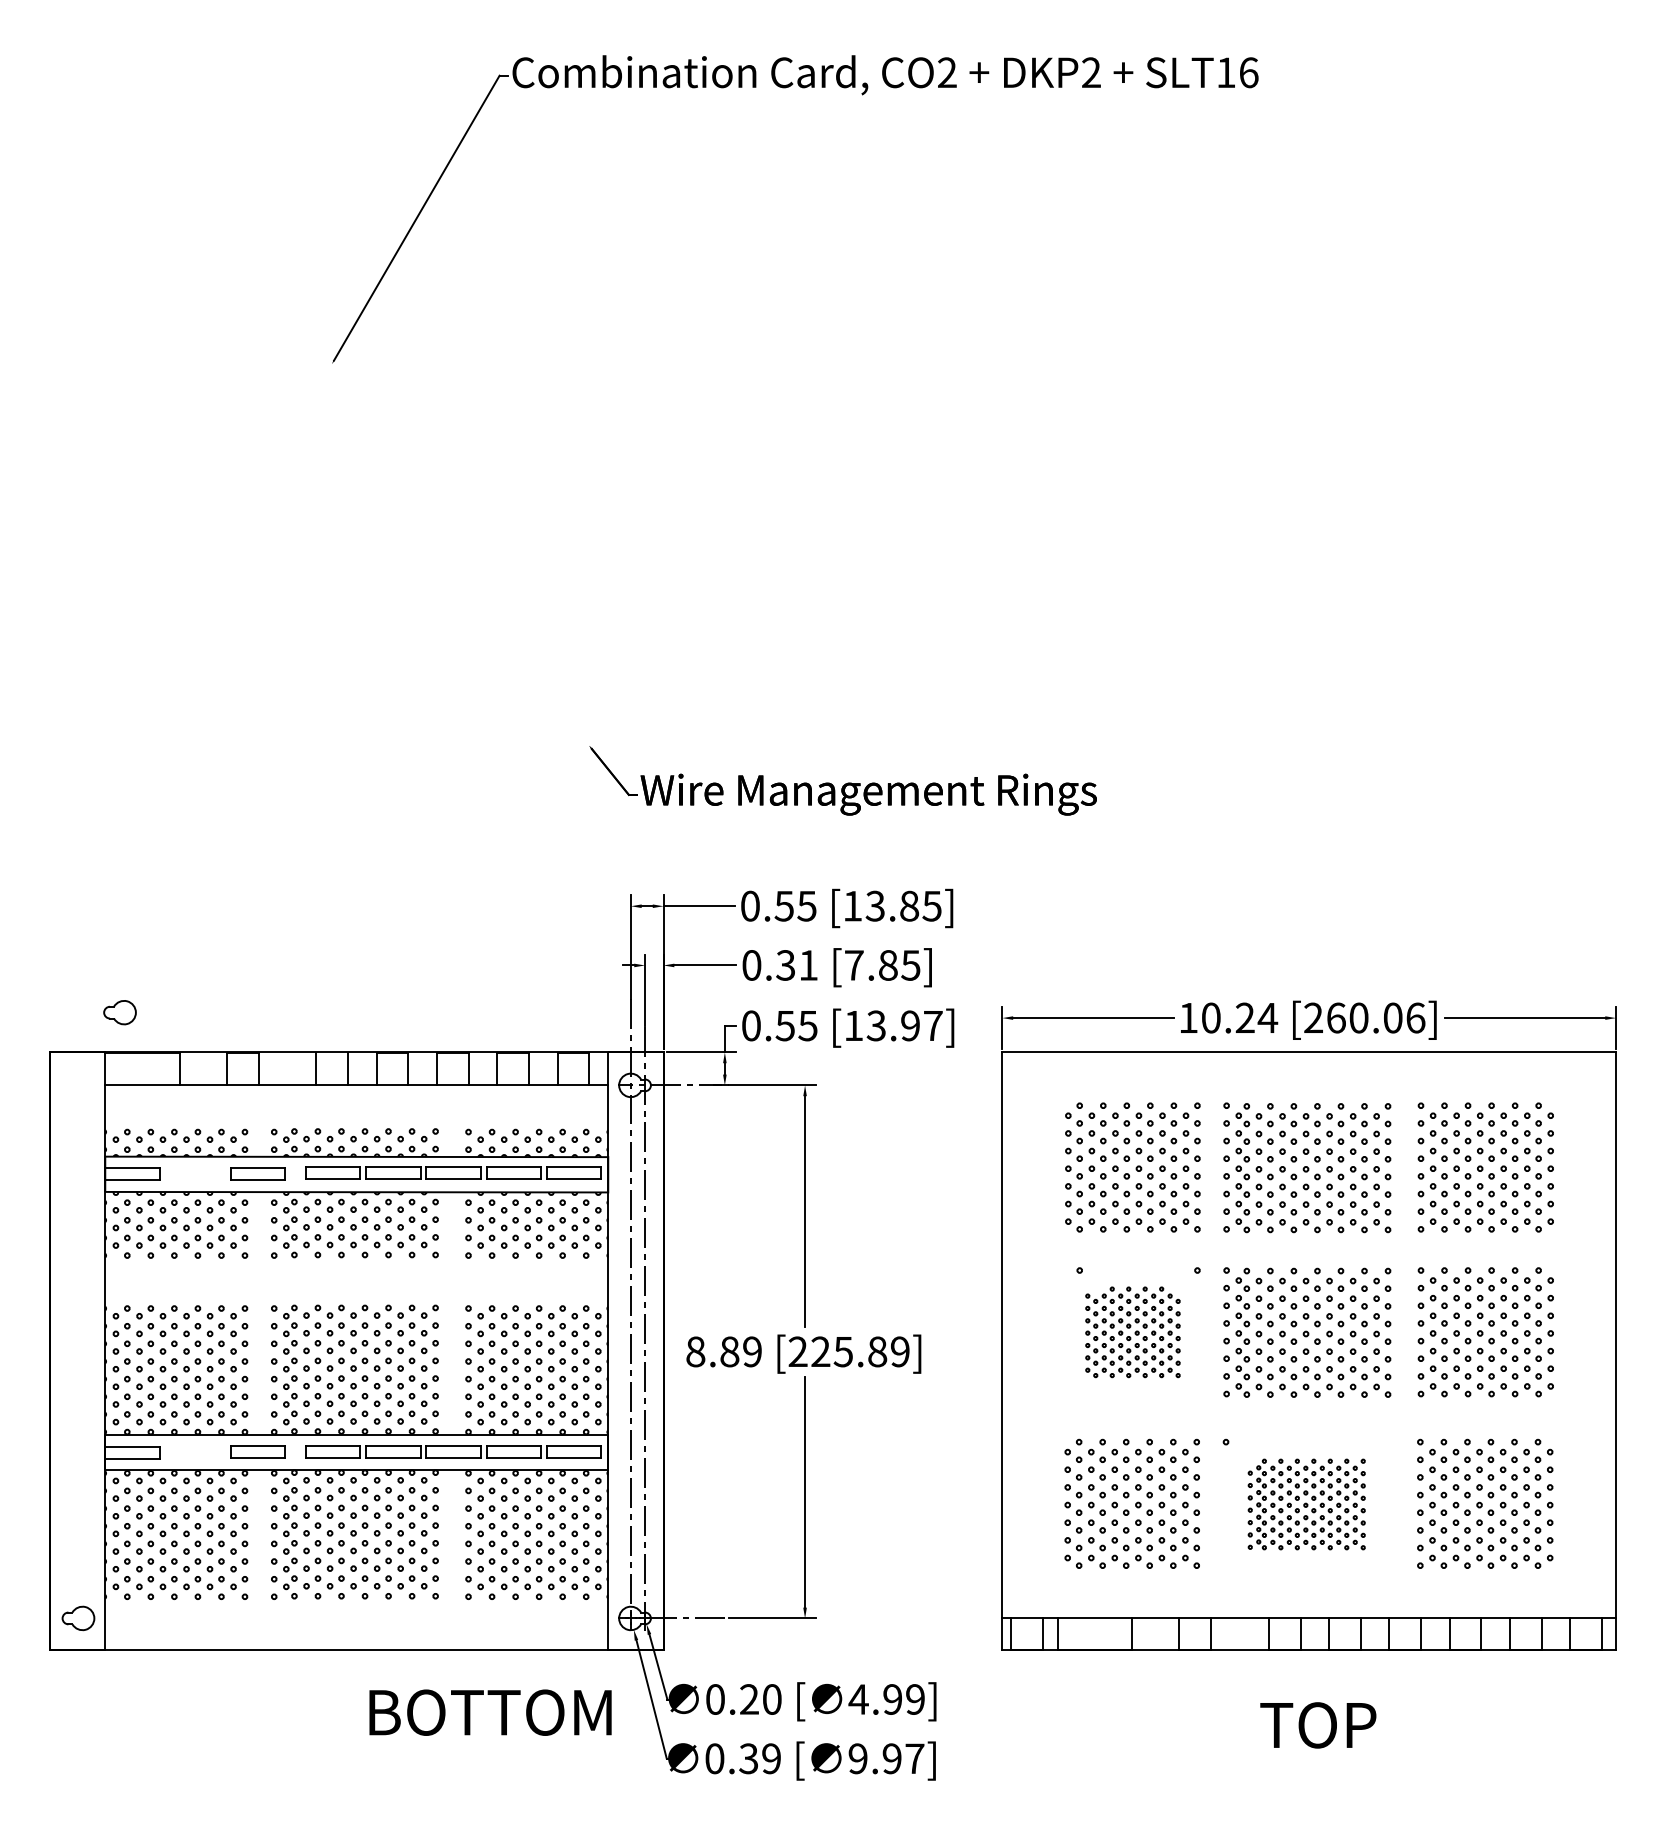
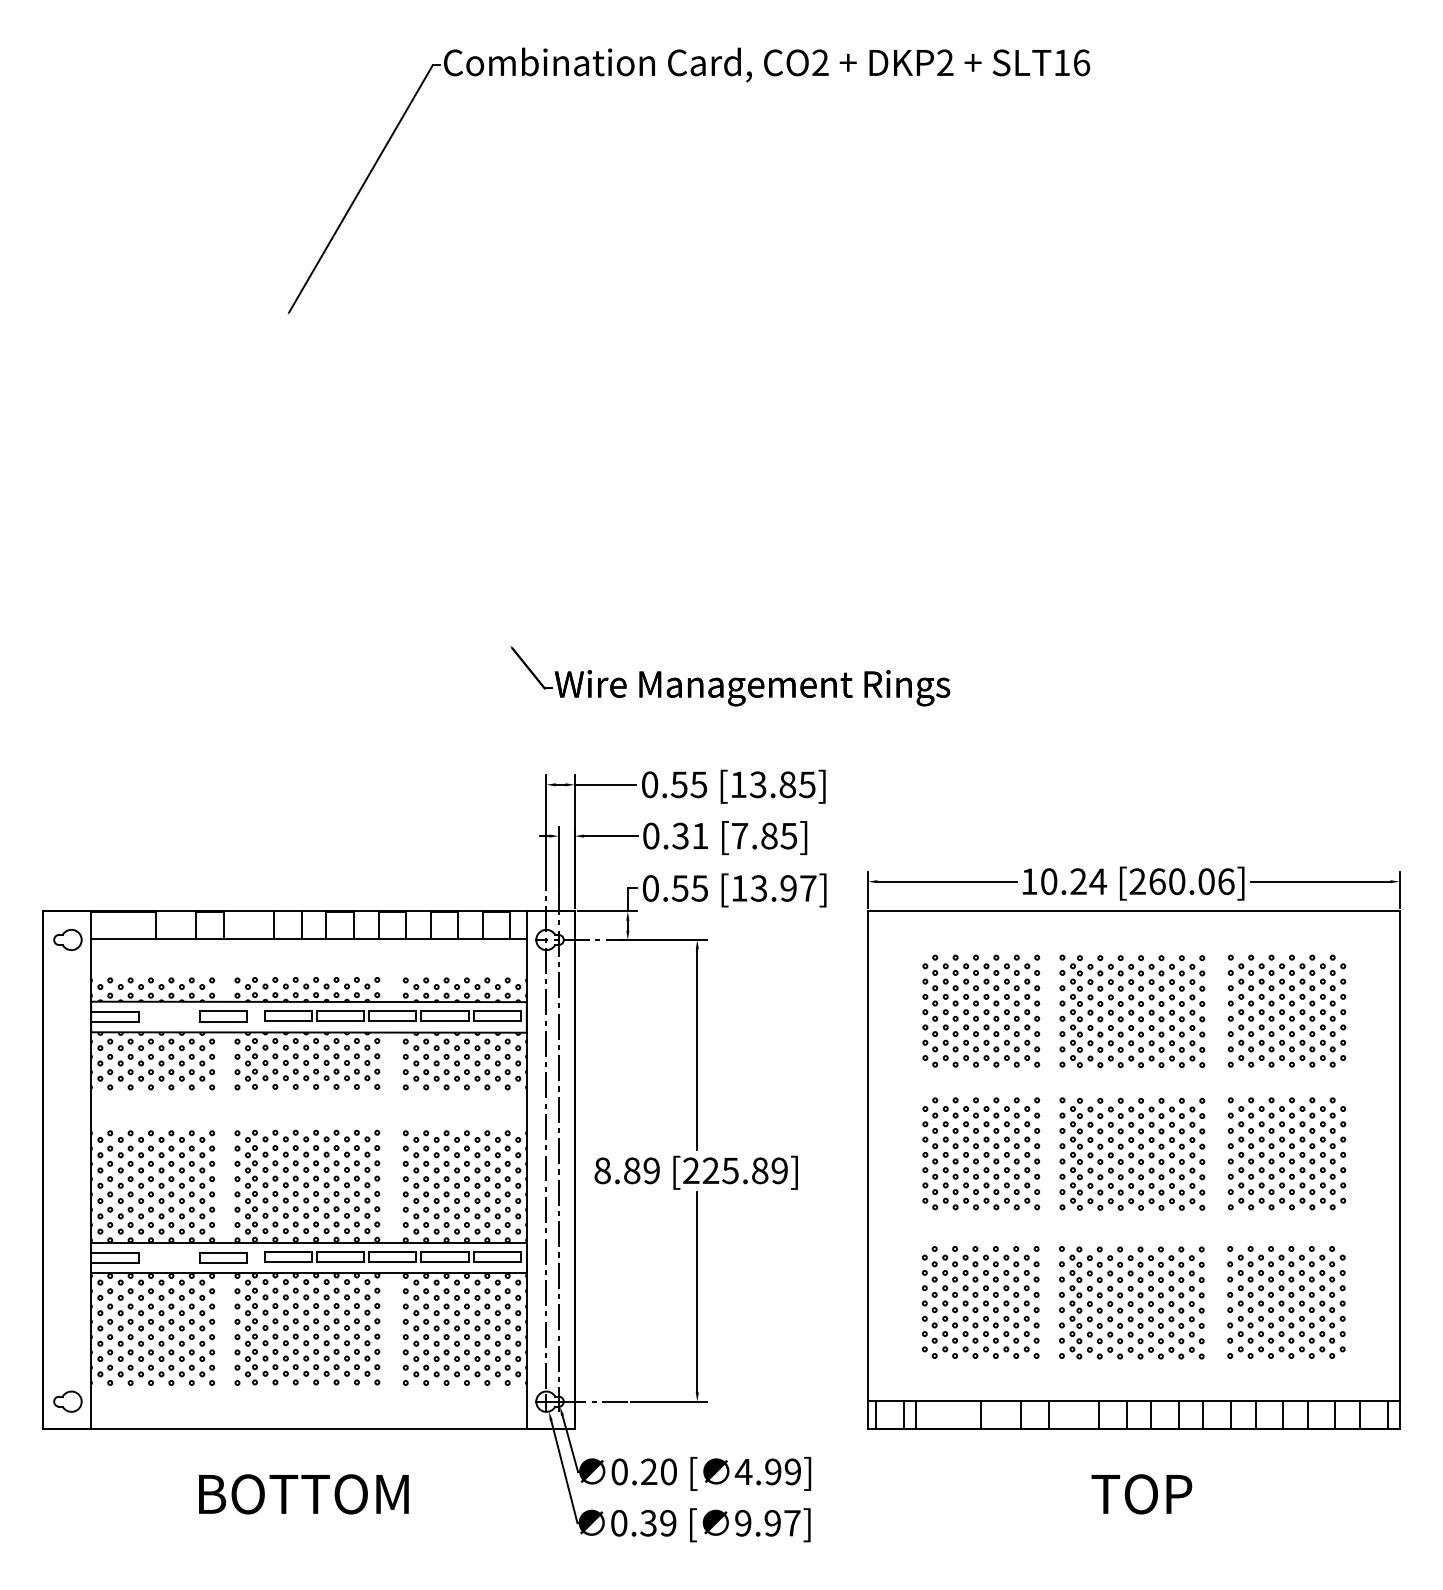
part: (119, 1012) -> (67, 939), moved
part: (1133, 1331) -> (981, 1153), size x1.43
part: (1306, 1503) -> (1131, 1302), size x1.43
text: (490, 1712) -> (303, 1494), moved

